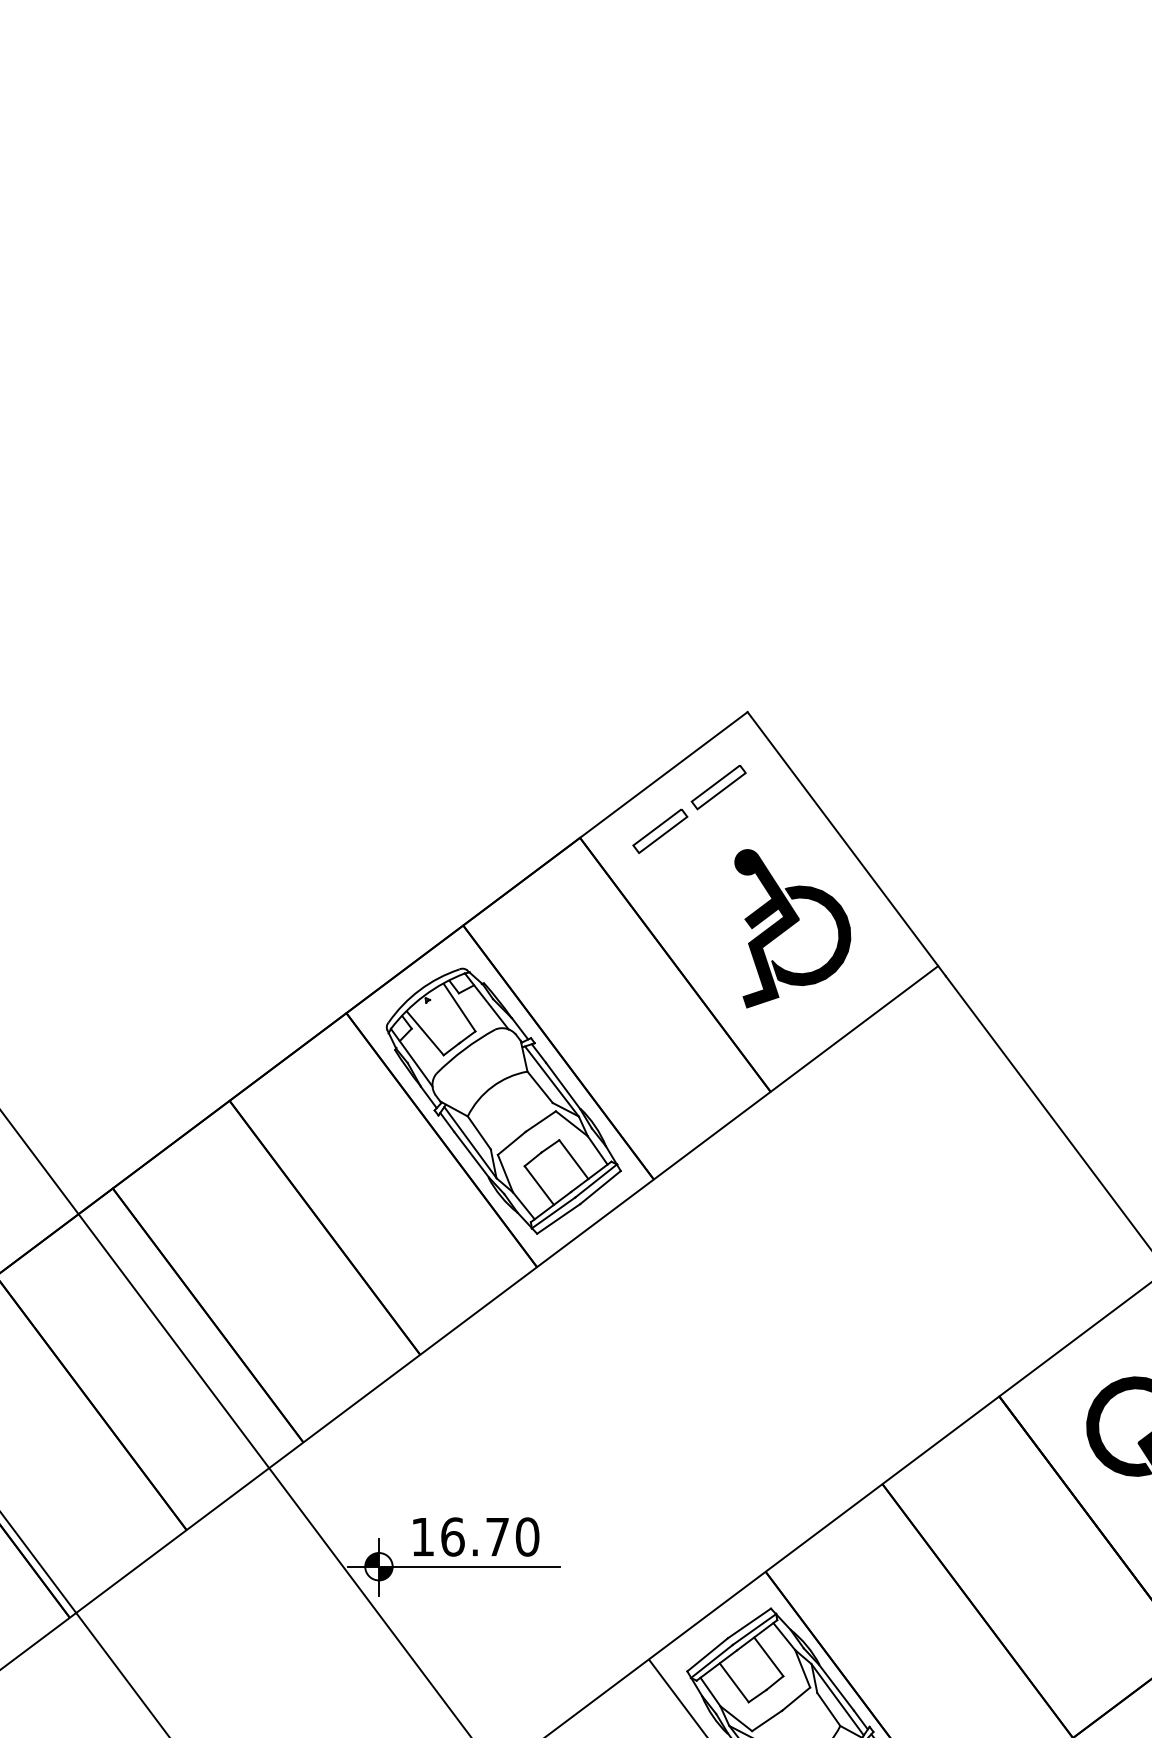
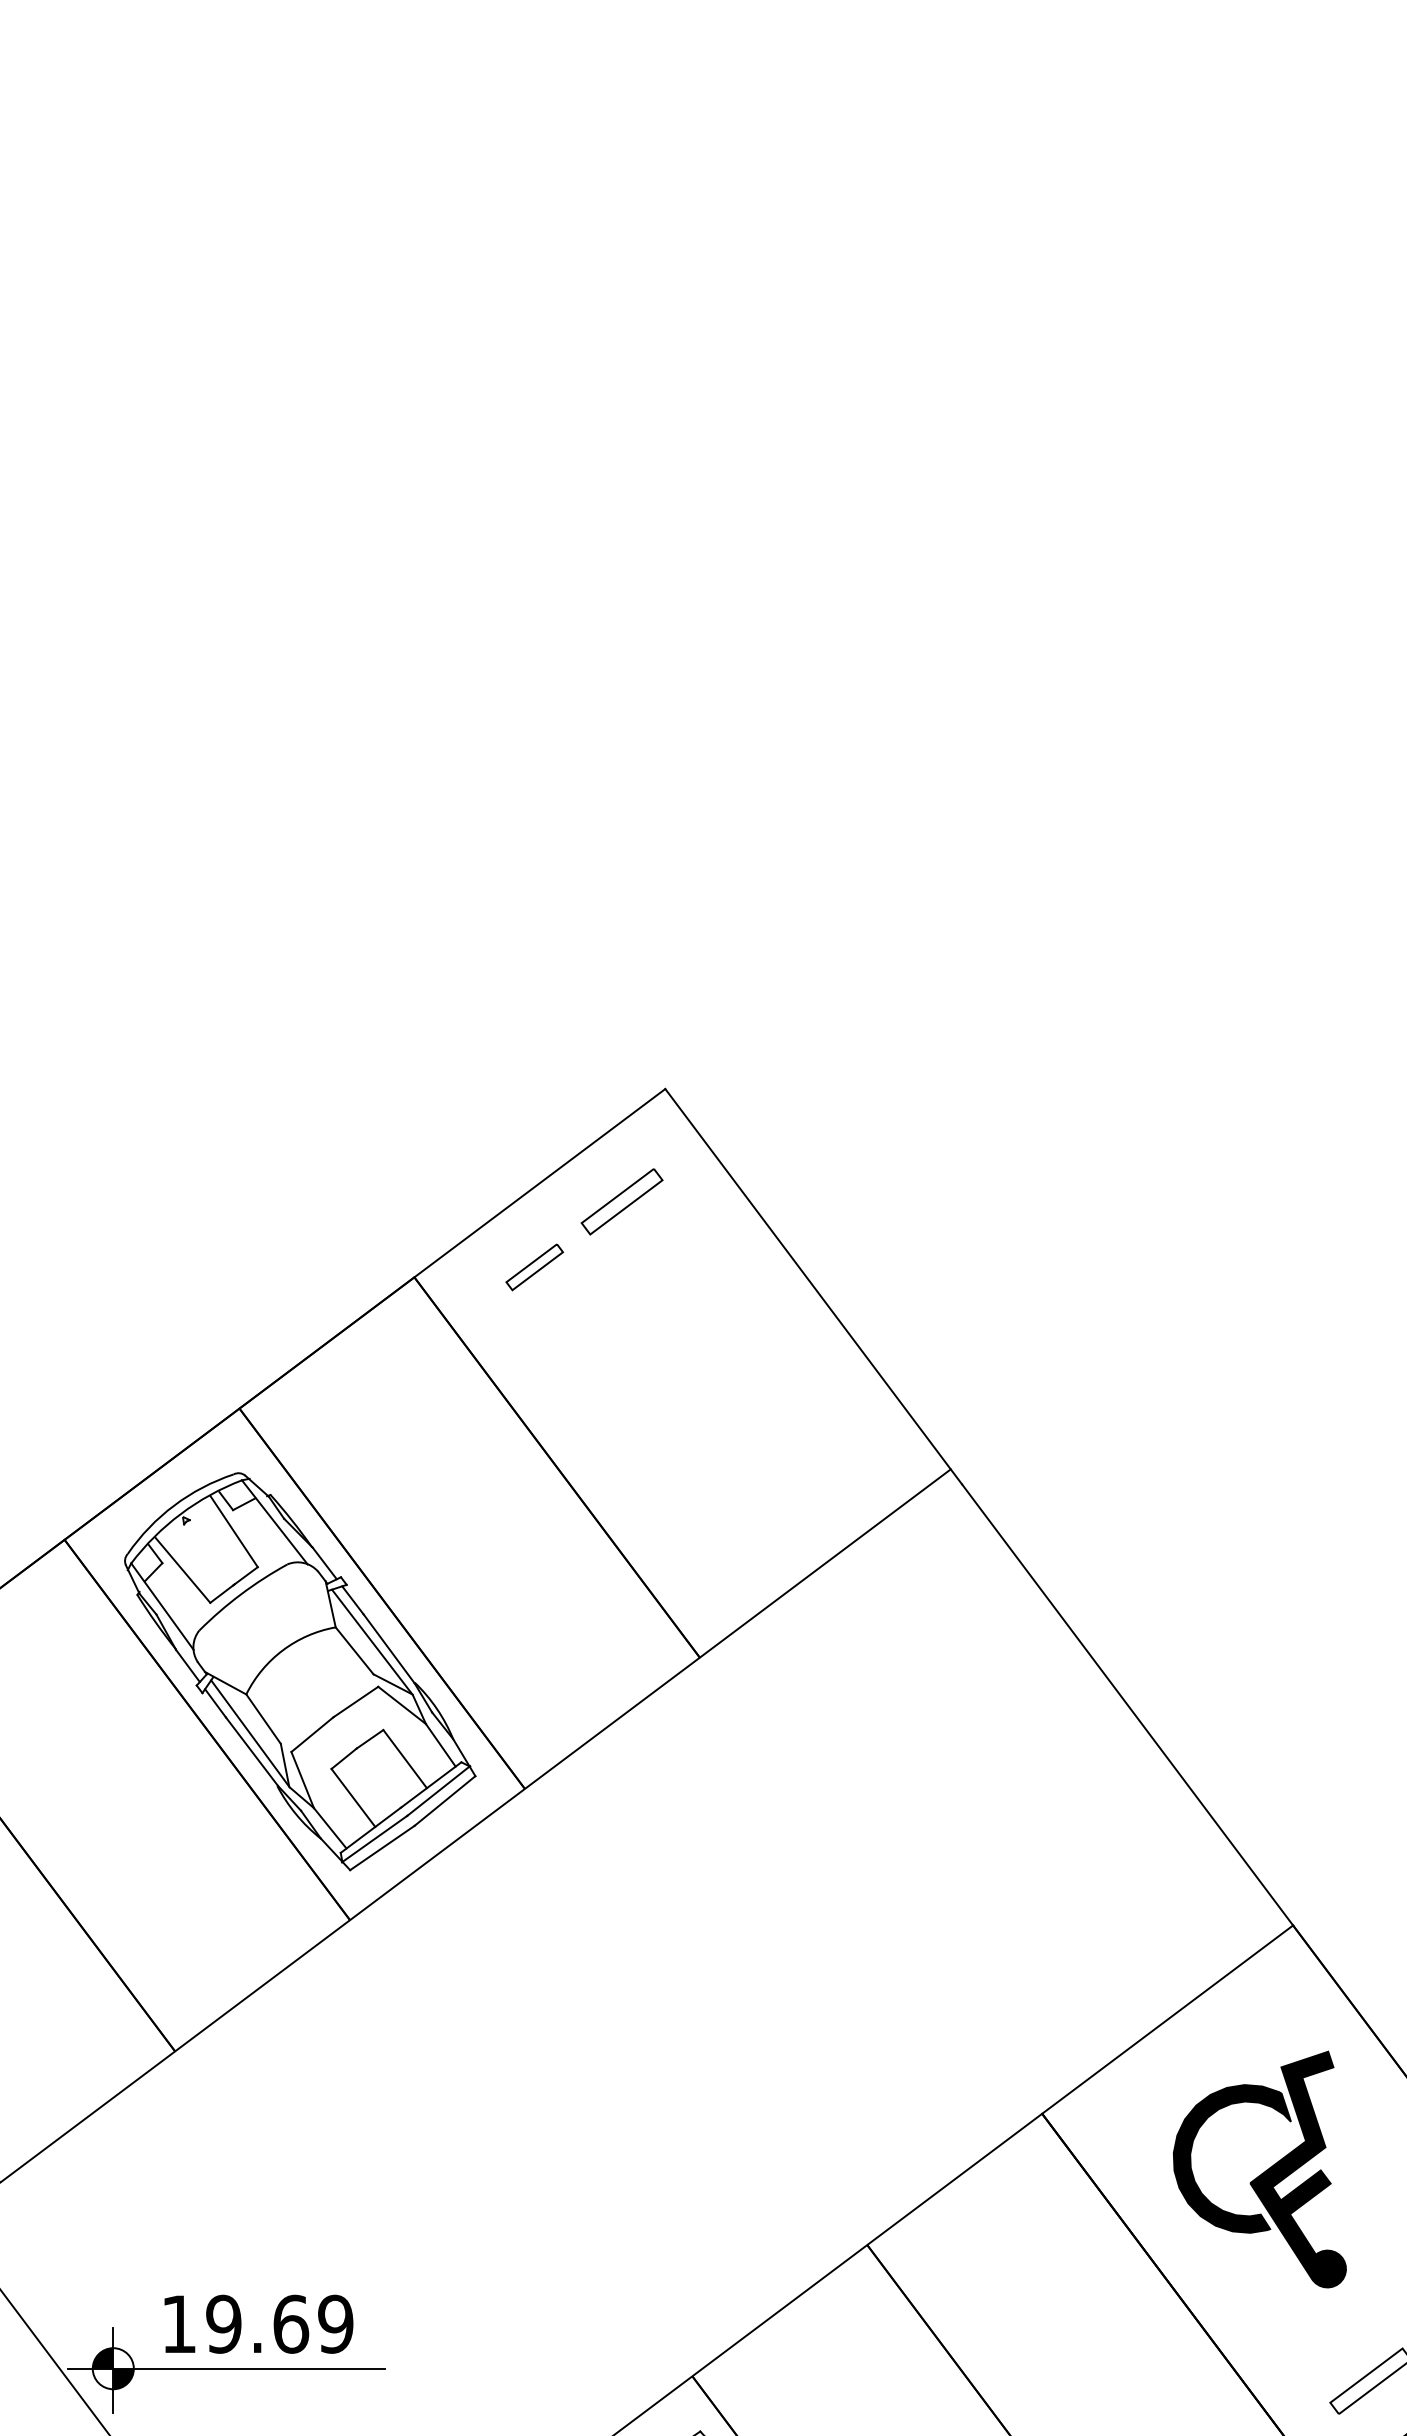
part: (660, 830) -> (534, 1266), size x0.7
part: (792, 928) -> (732, 1413), removed
text: (490, 1536) -> (280, 2323), 16.70 -> 19.69

